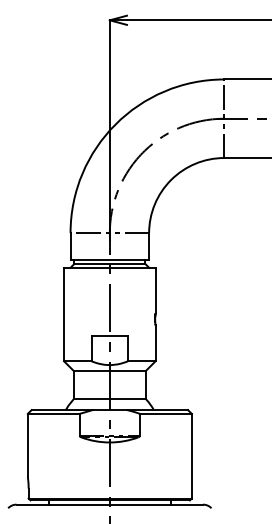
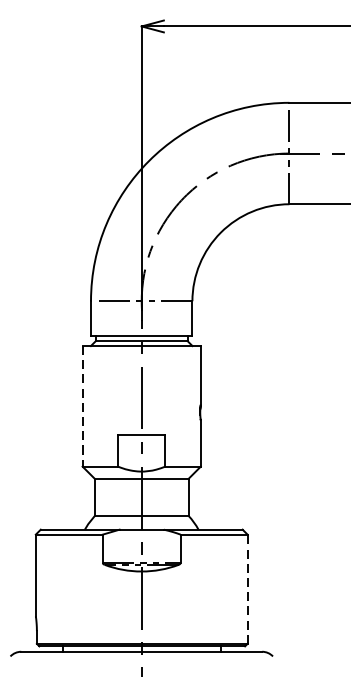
line: (64, 314) -> (83, 406), solid -> dashed
line: (191, 455) -> (247, 588), solid -> dashed

